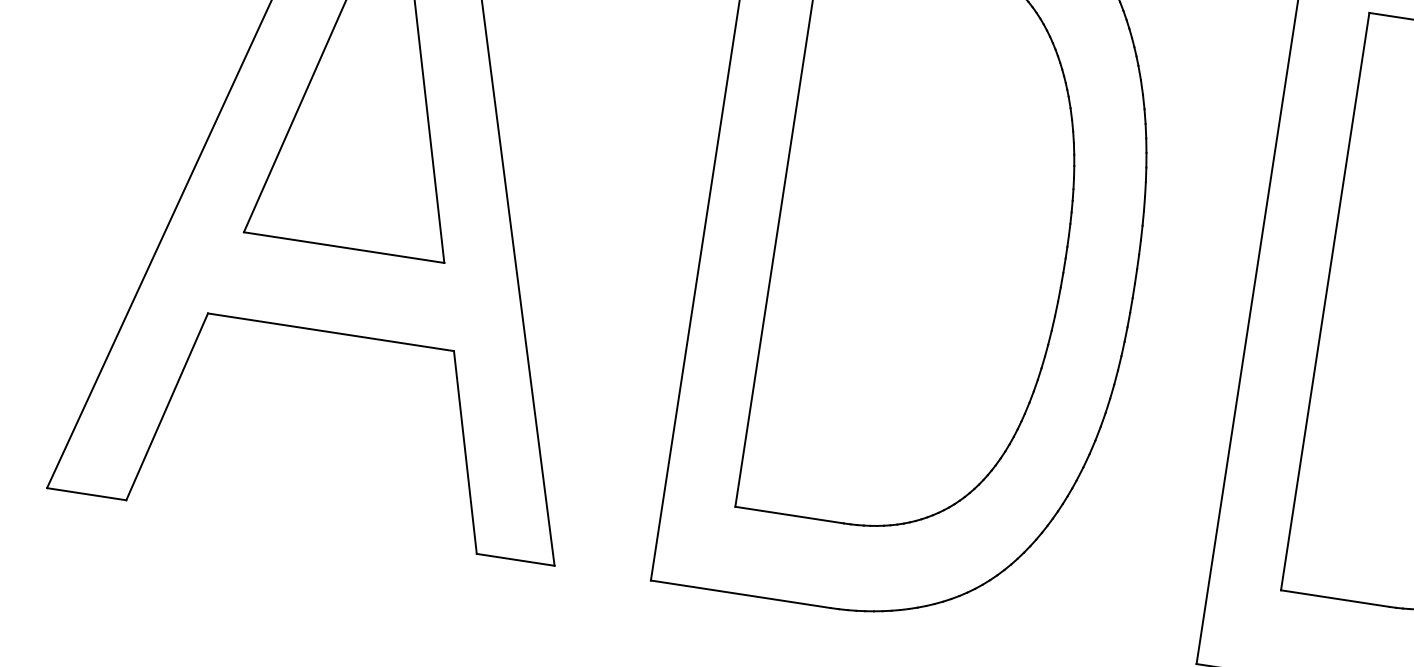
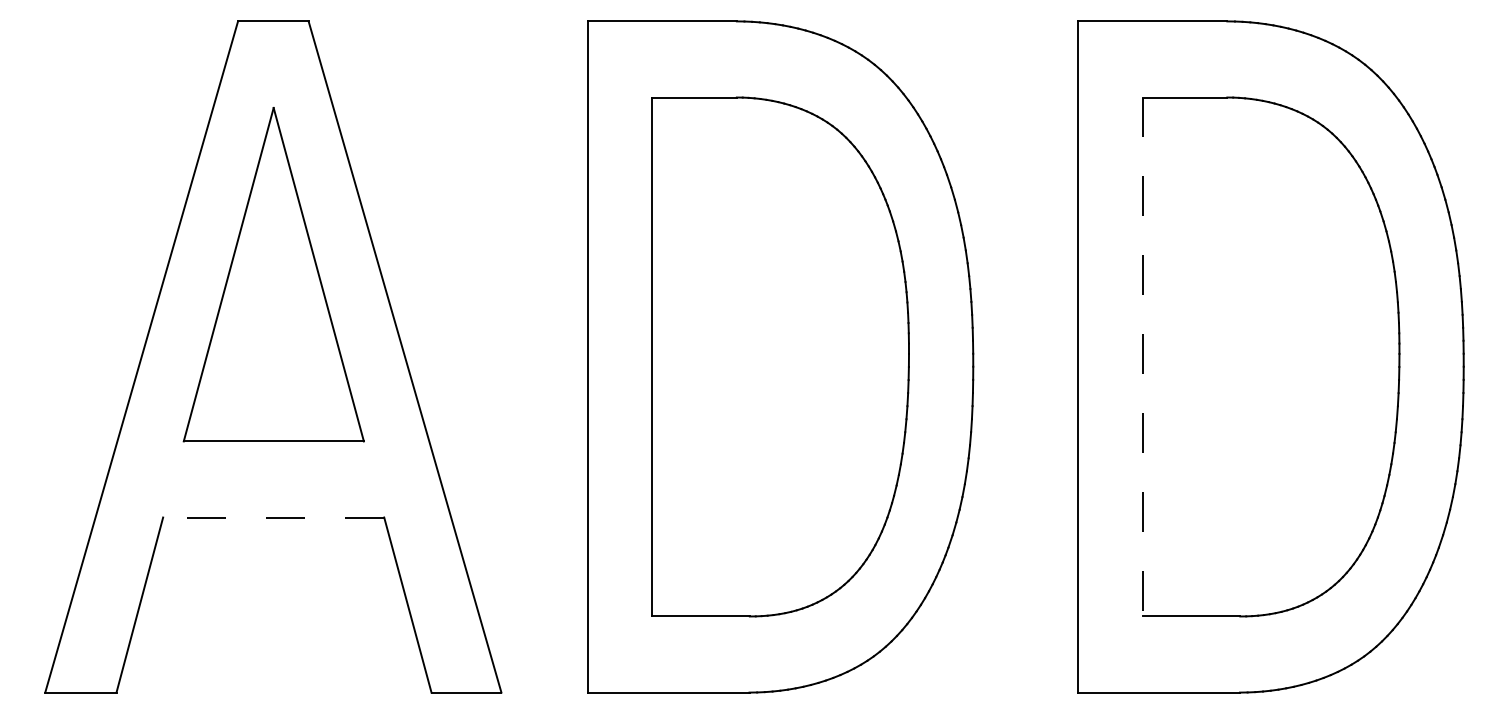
line: (1324, 302) -> (1142, 357), solid -> dashed
line: (330, 332) -> (273, 517), solid -> dashed

